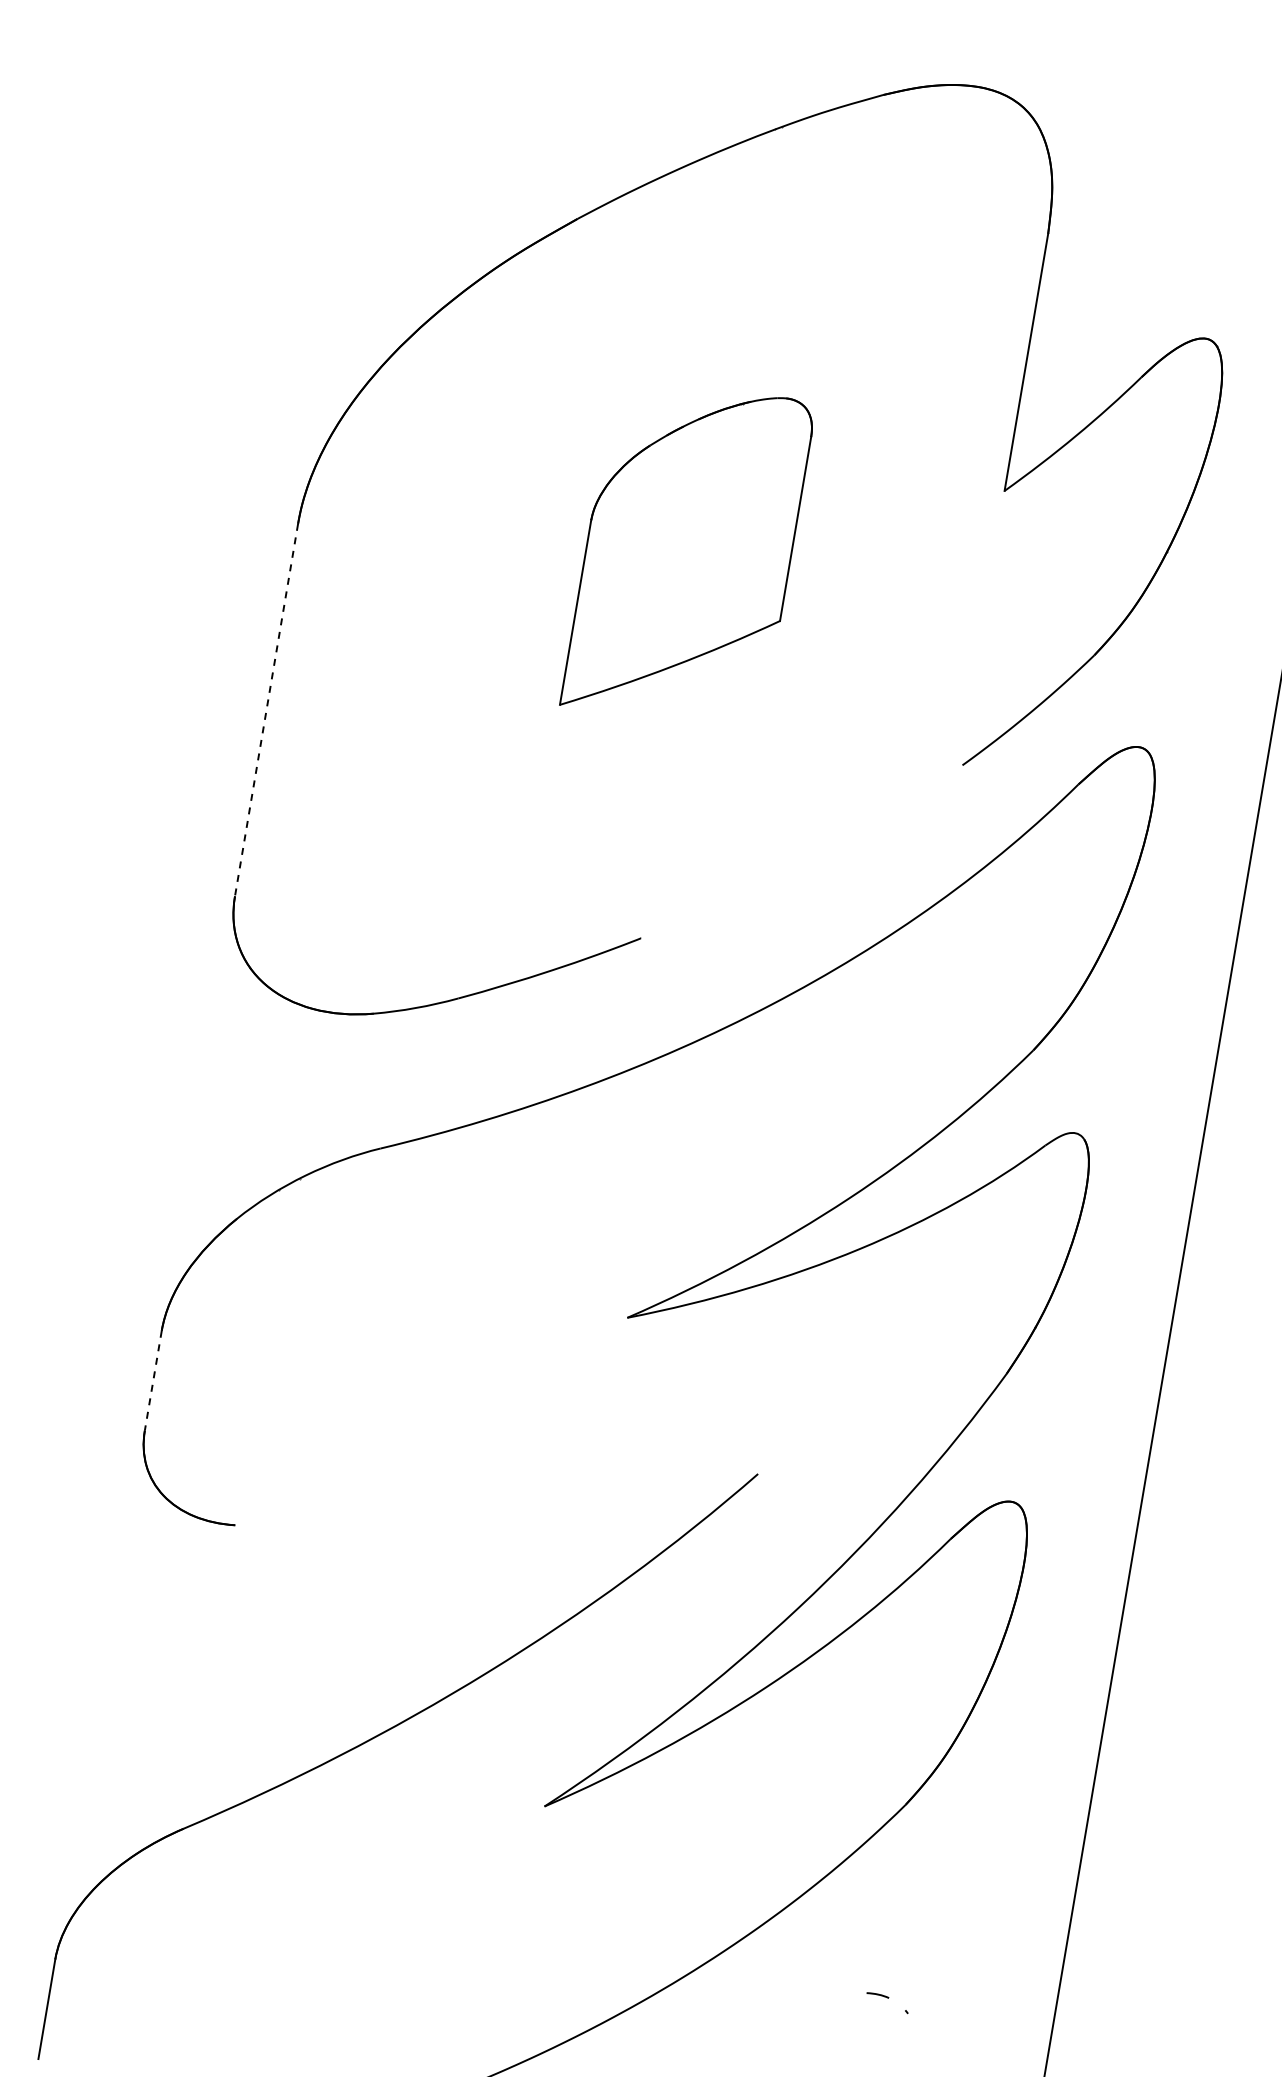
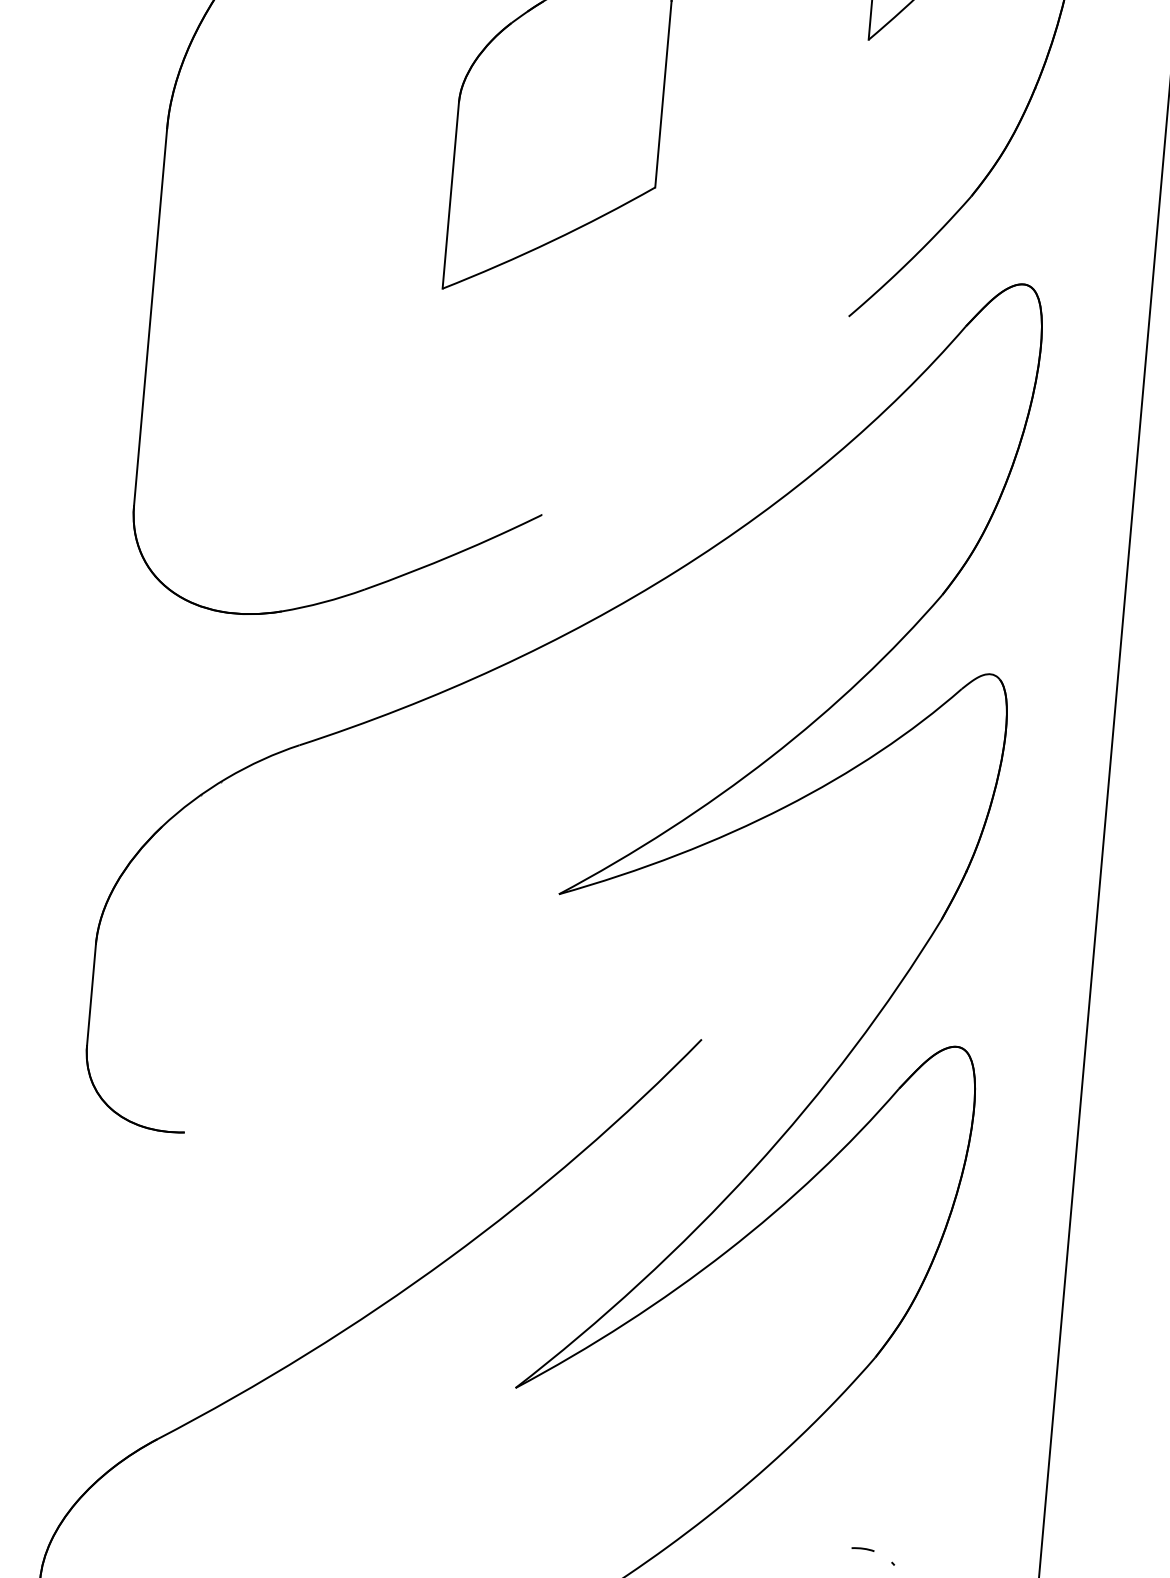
line: (266, 710) -> (150, 317), dashed -> solid
line: (153, 1380) -> (91, 994), dashed -> solid

